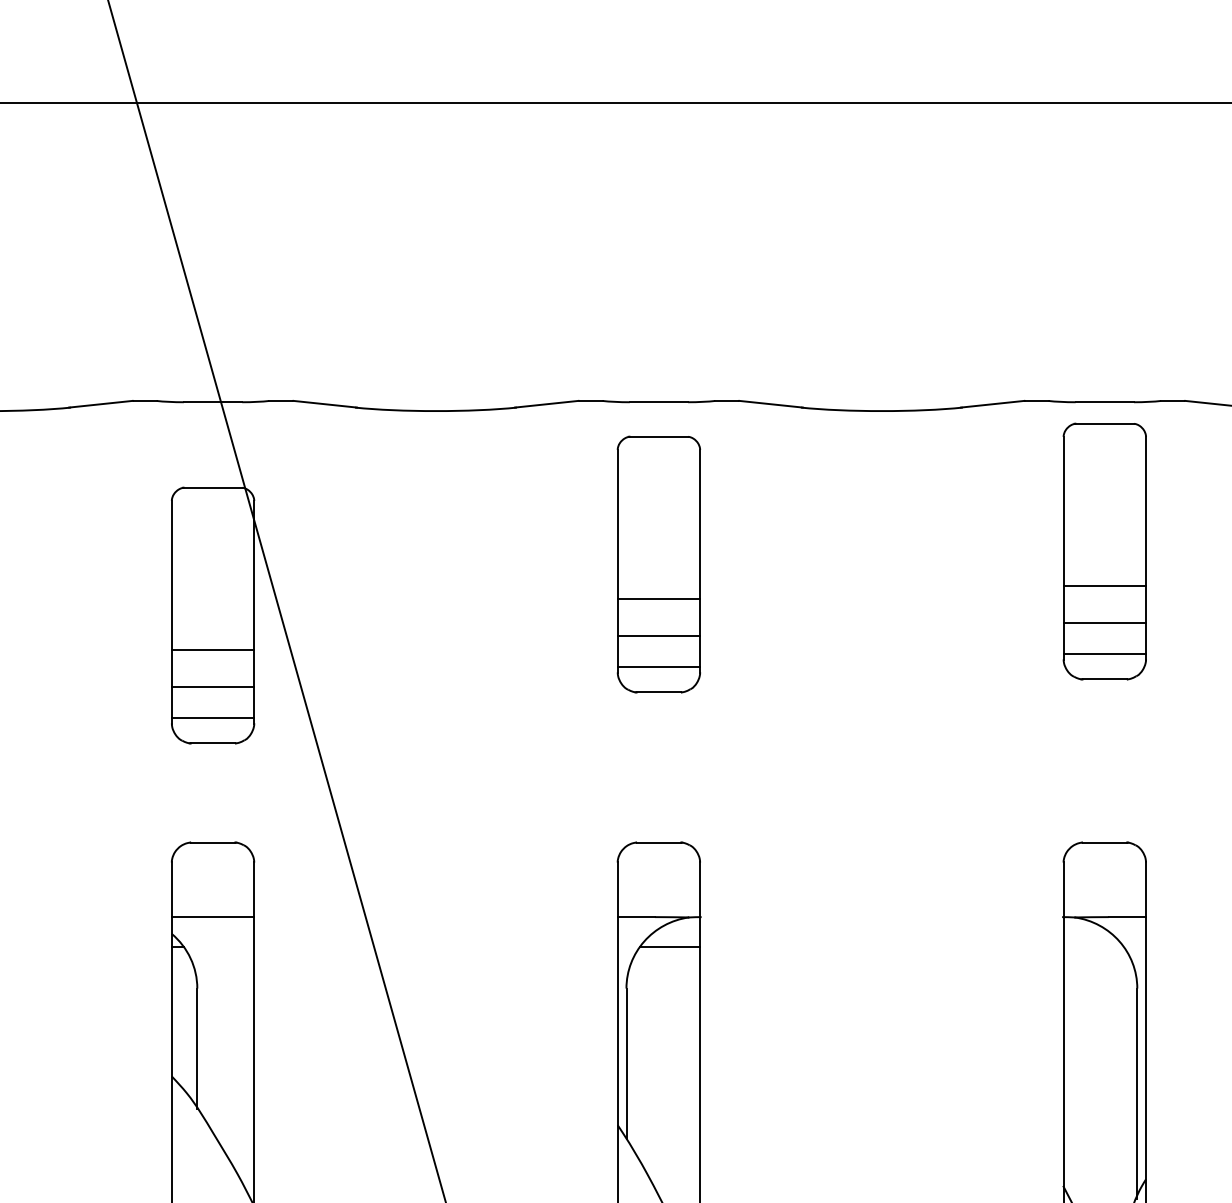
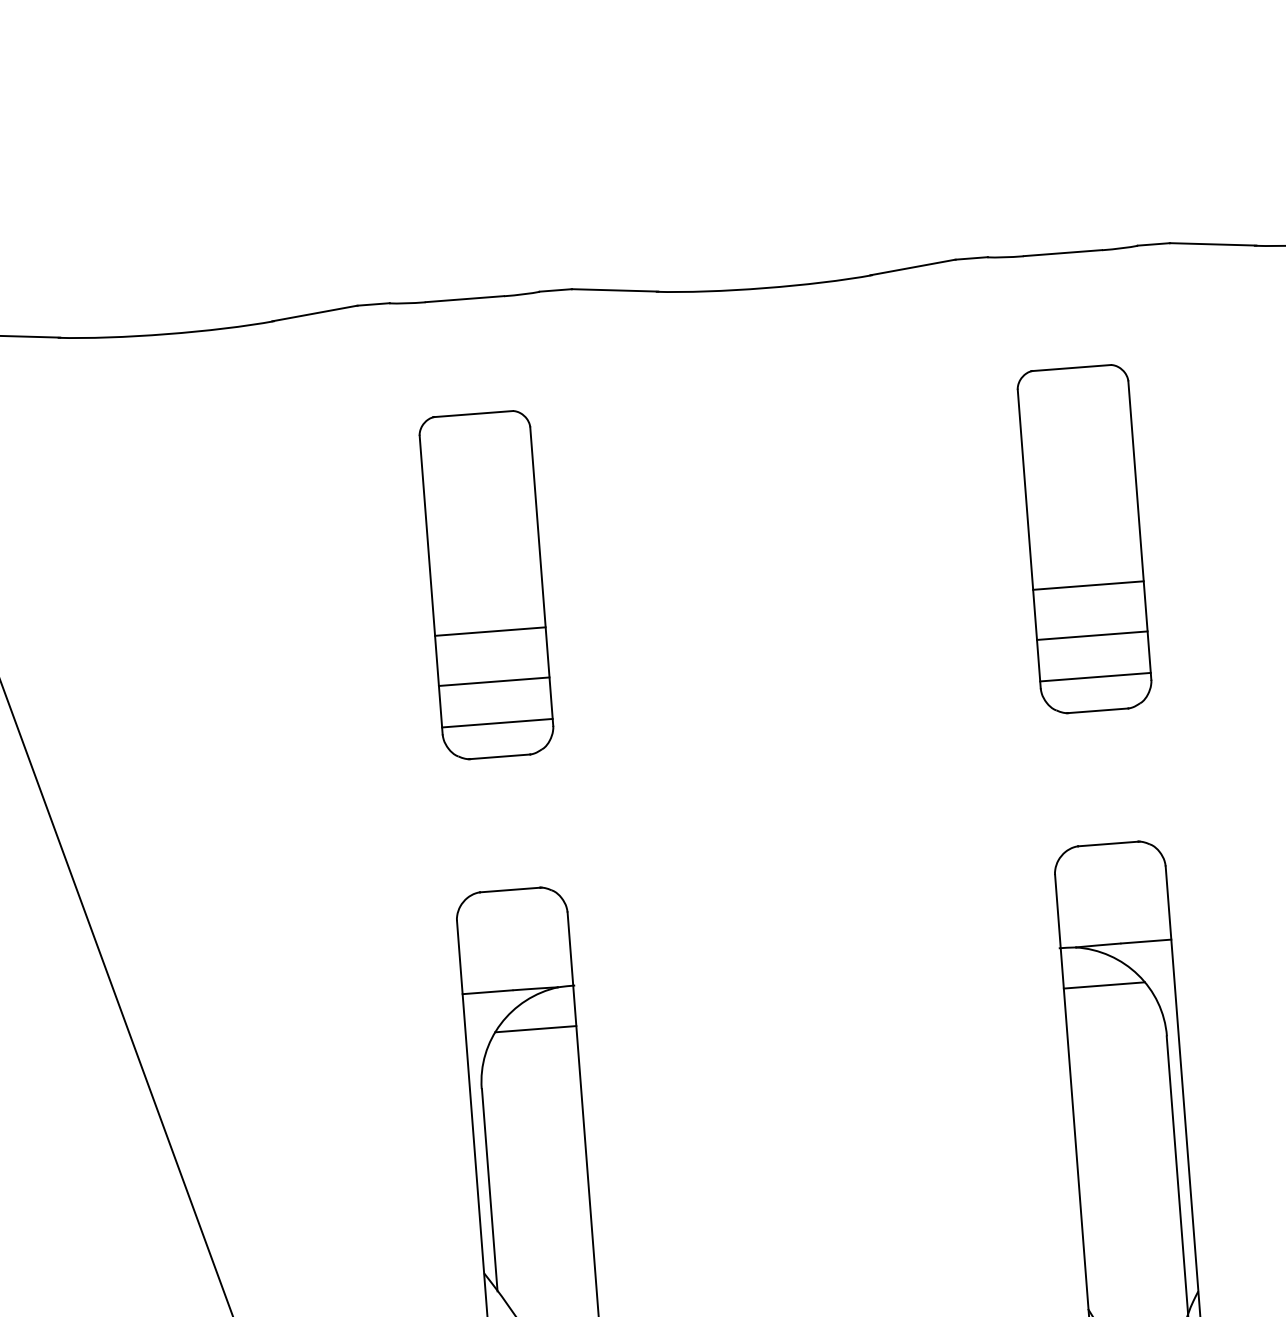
part: (1104, 551) -> (1084, 539), moved
part: (658, 564) -> (486, 585), moved
line: (1093, 947) -> (1103, 985), added

